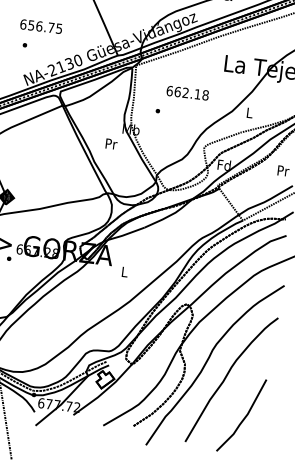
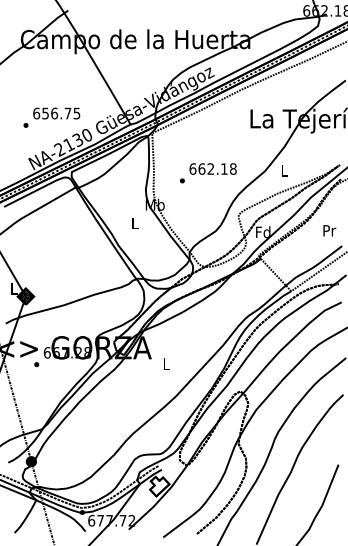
text: (41, 26) -> (56, 113), moved
text: (187, 92) -> (212, 168), moved
text: (111, 143) -> (135, 223), Pr -> L

